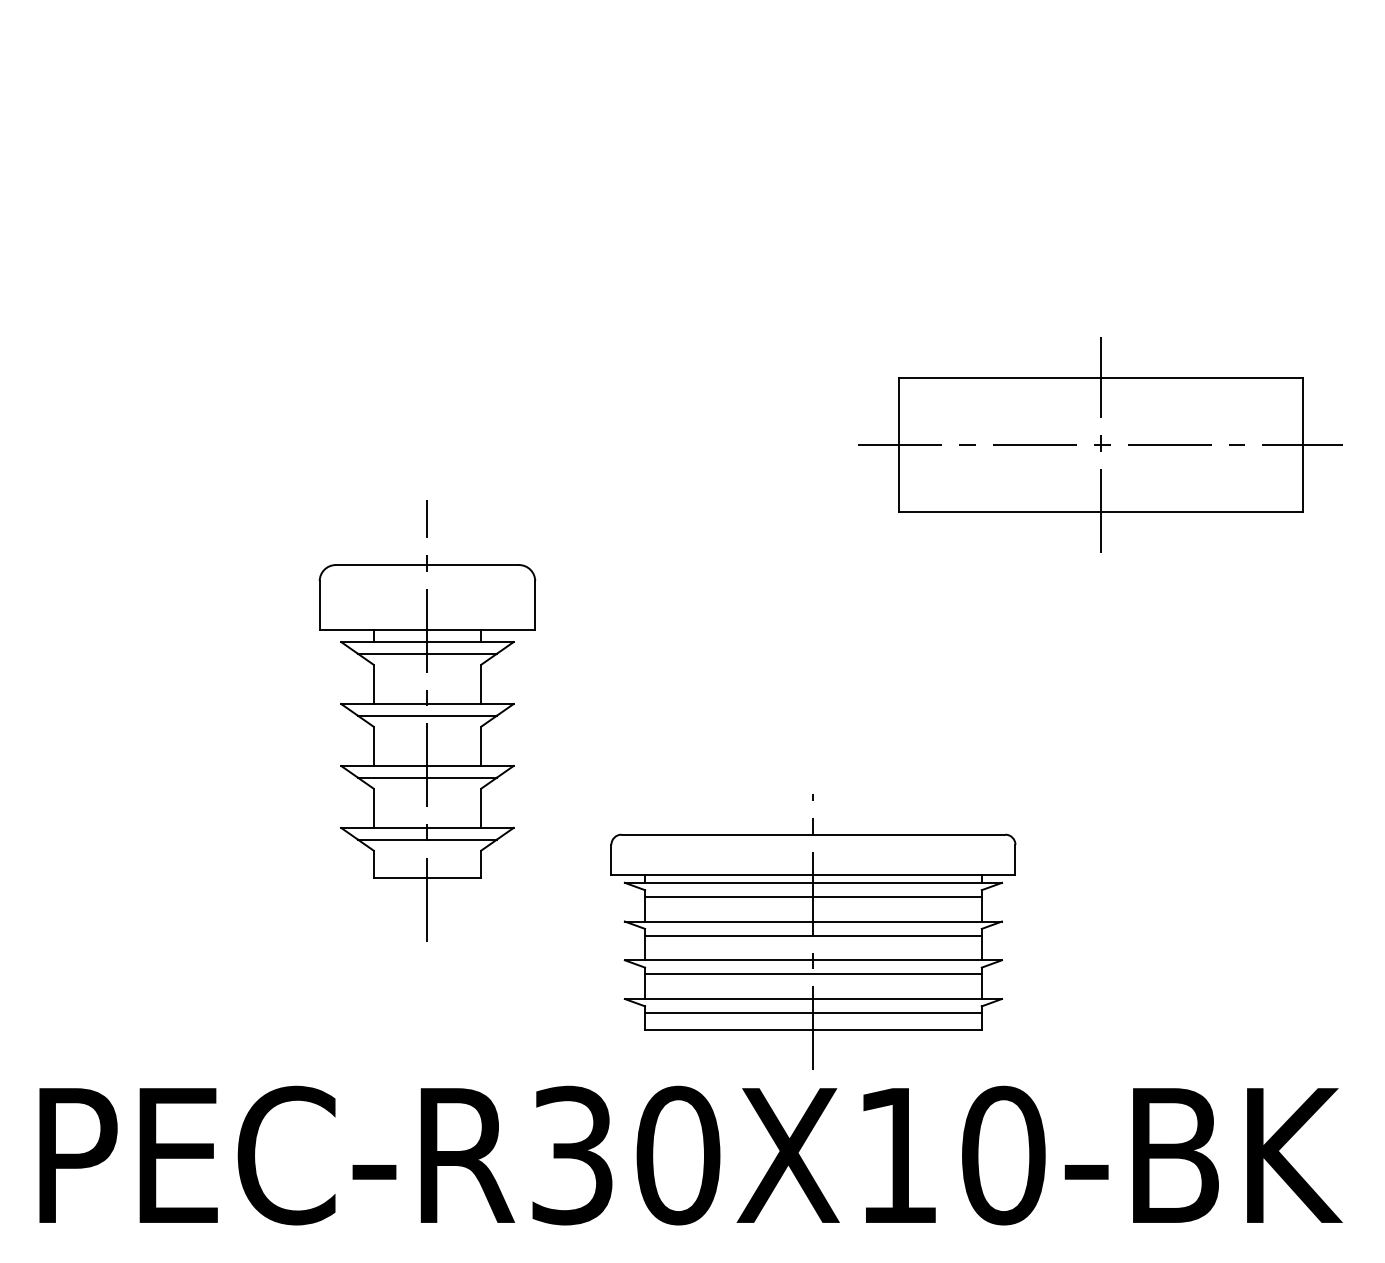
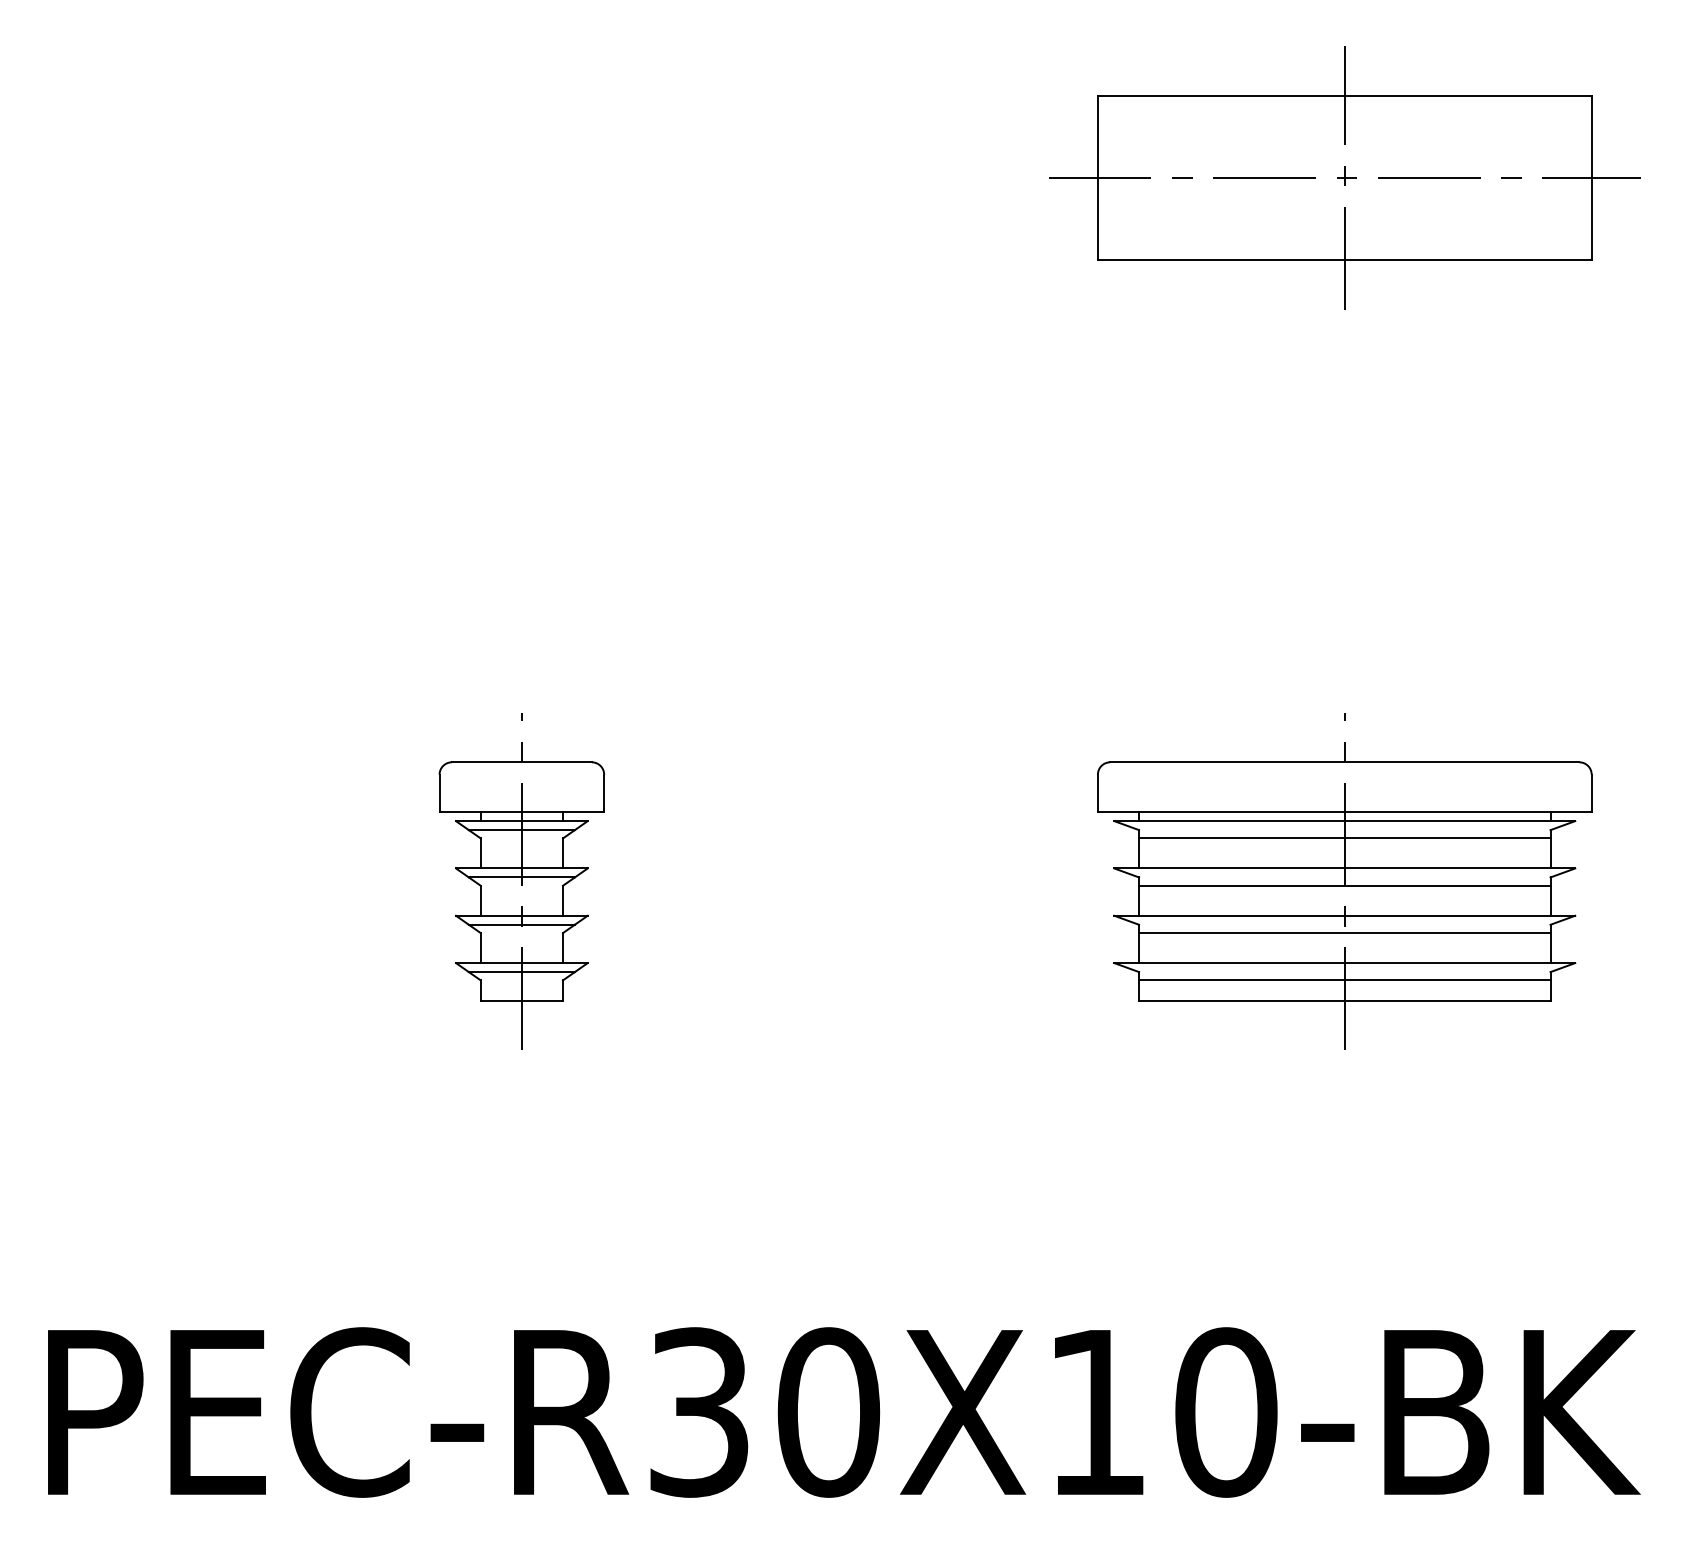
part: (1100, 444) -> (1344, 177), moved
part: (426, 721) -> (521, 881), size x0.62
part: (813, 932) -> (1344, 881), moved

